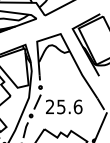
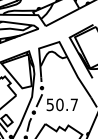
text: (64, 106) -> (62, 104), 25.6 -> 50.7

